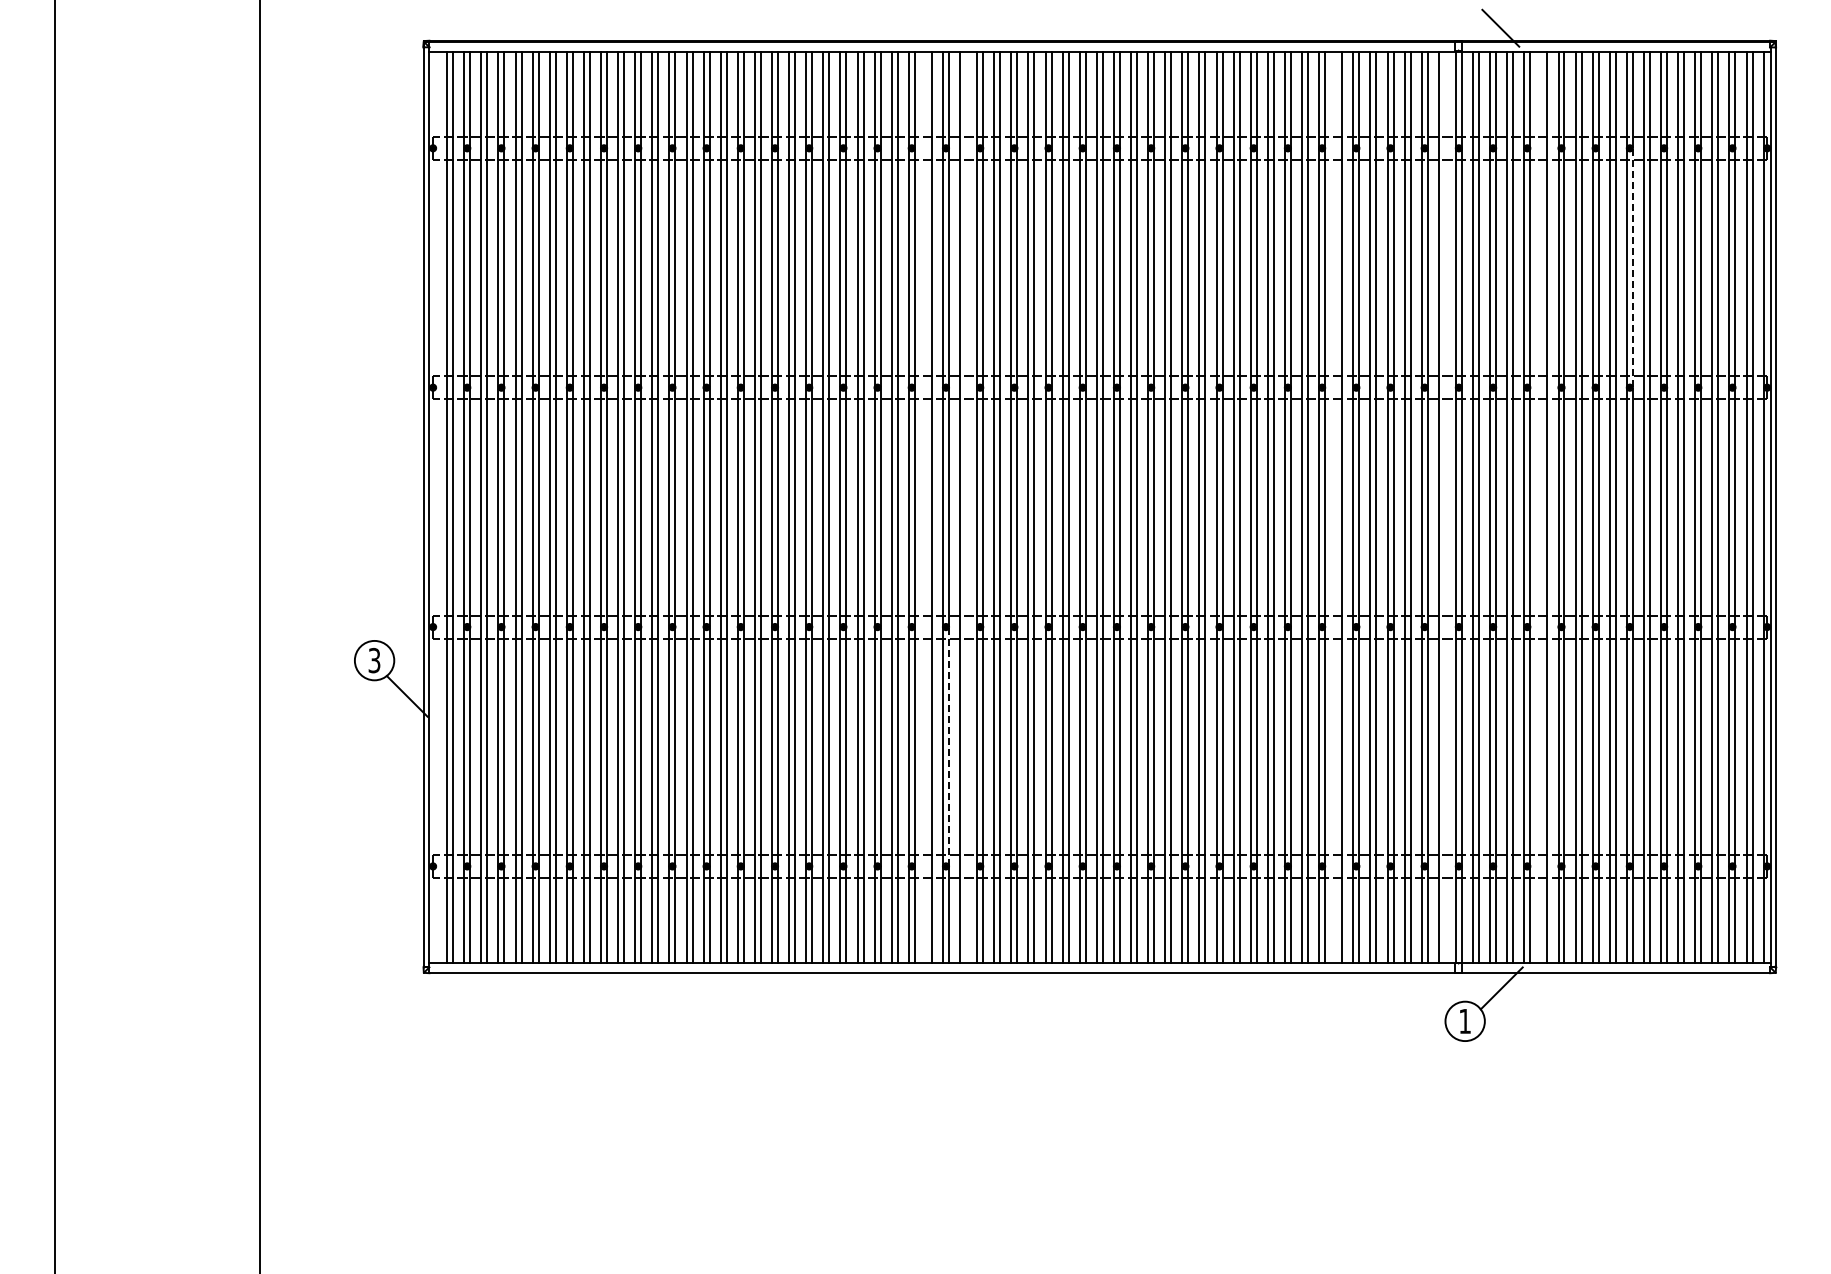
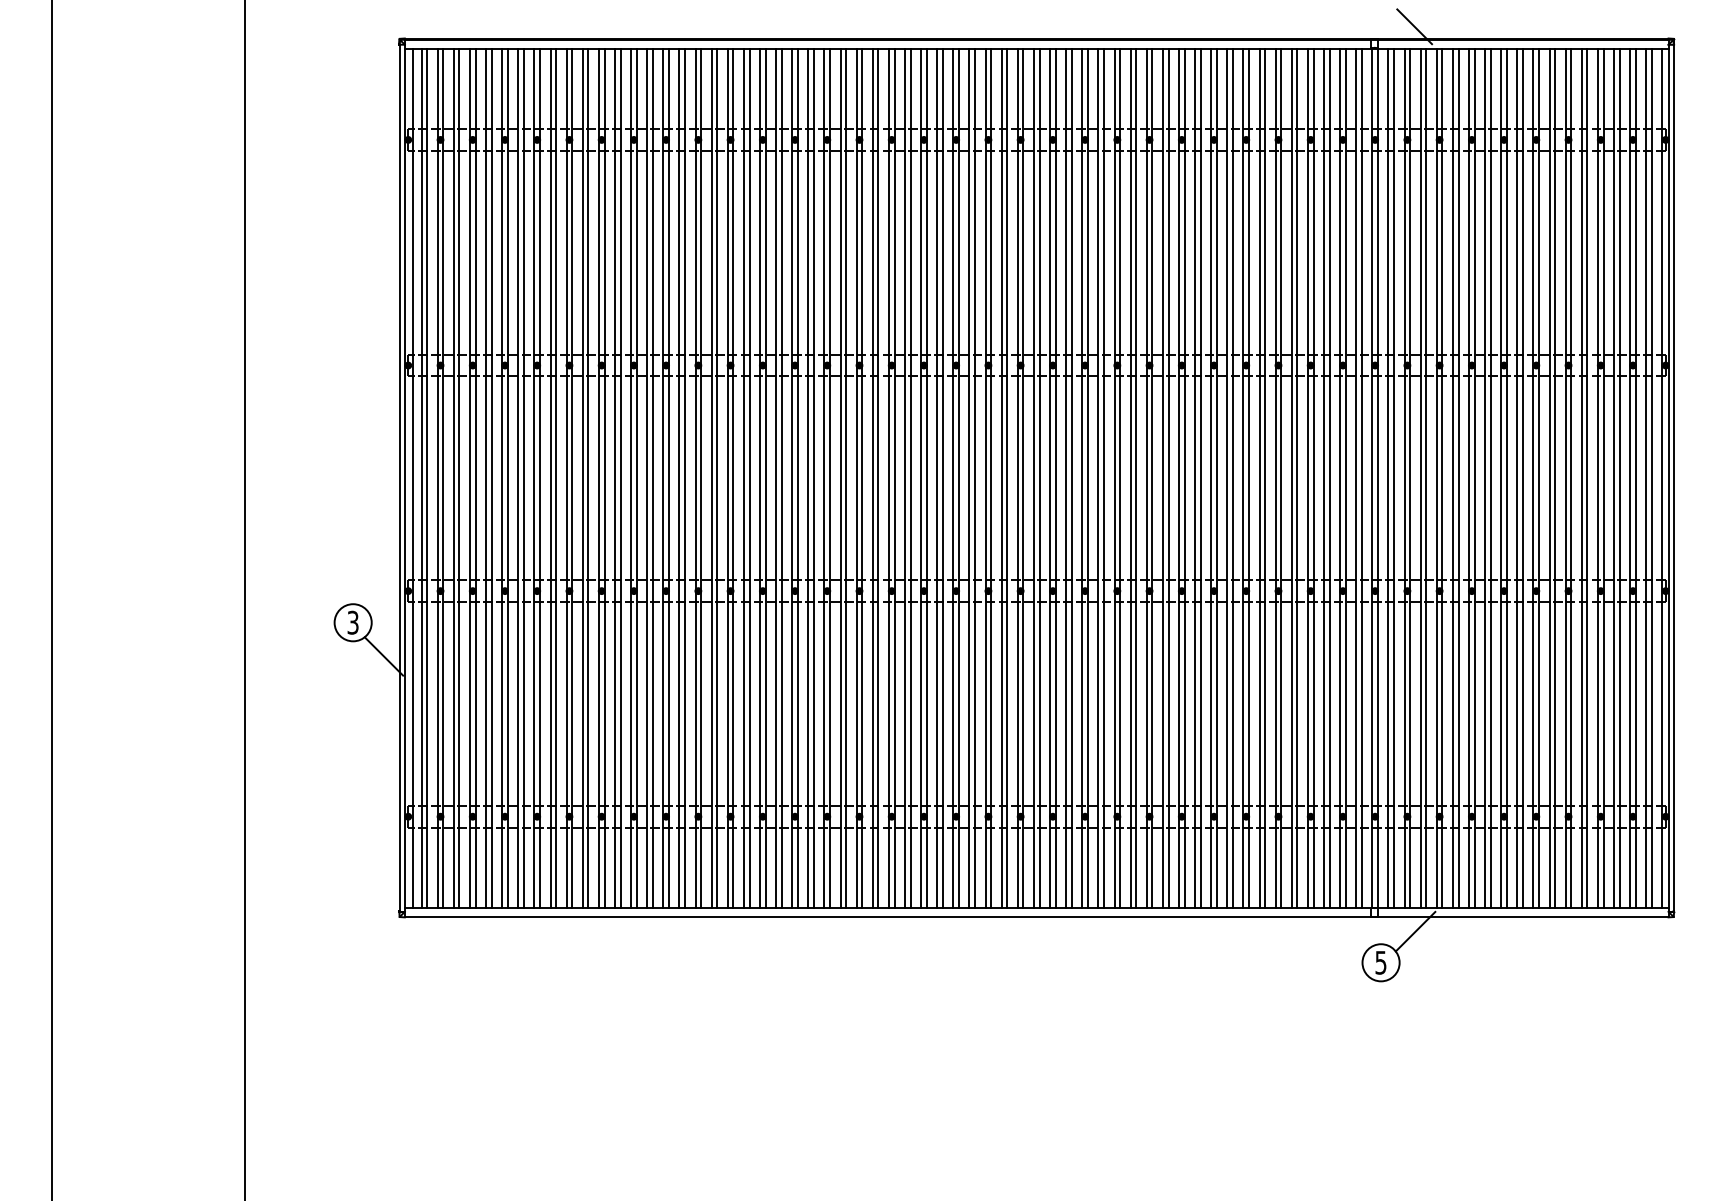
line: (1632, 268) -> (1538, 253), dashed -> solid
line: (437, 507) -> (412, 478), added
line: (925, 507) -> (872, 478), added
line: (966, 507) -> (911, 478), added
line: (1336, 507) -> (1259, 478), added
line: (1444, 507) -> (1361, 478), added
line: (1541, 507) -> (1453, 478), added
line: (948, 746) -> (894, 703), dashed -> solid
text: (1464, 1021) -> (1380, 962), 1 -> 5

